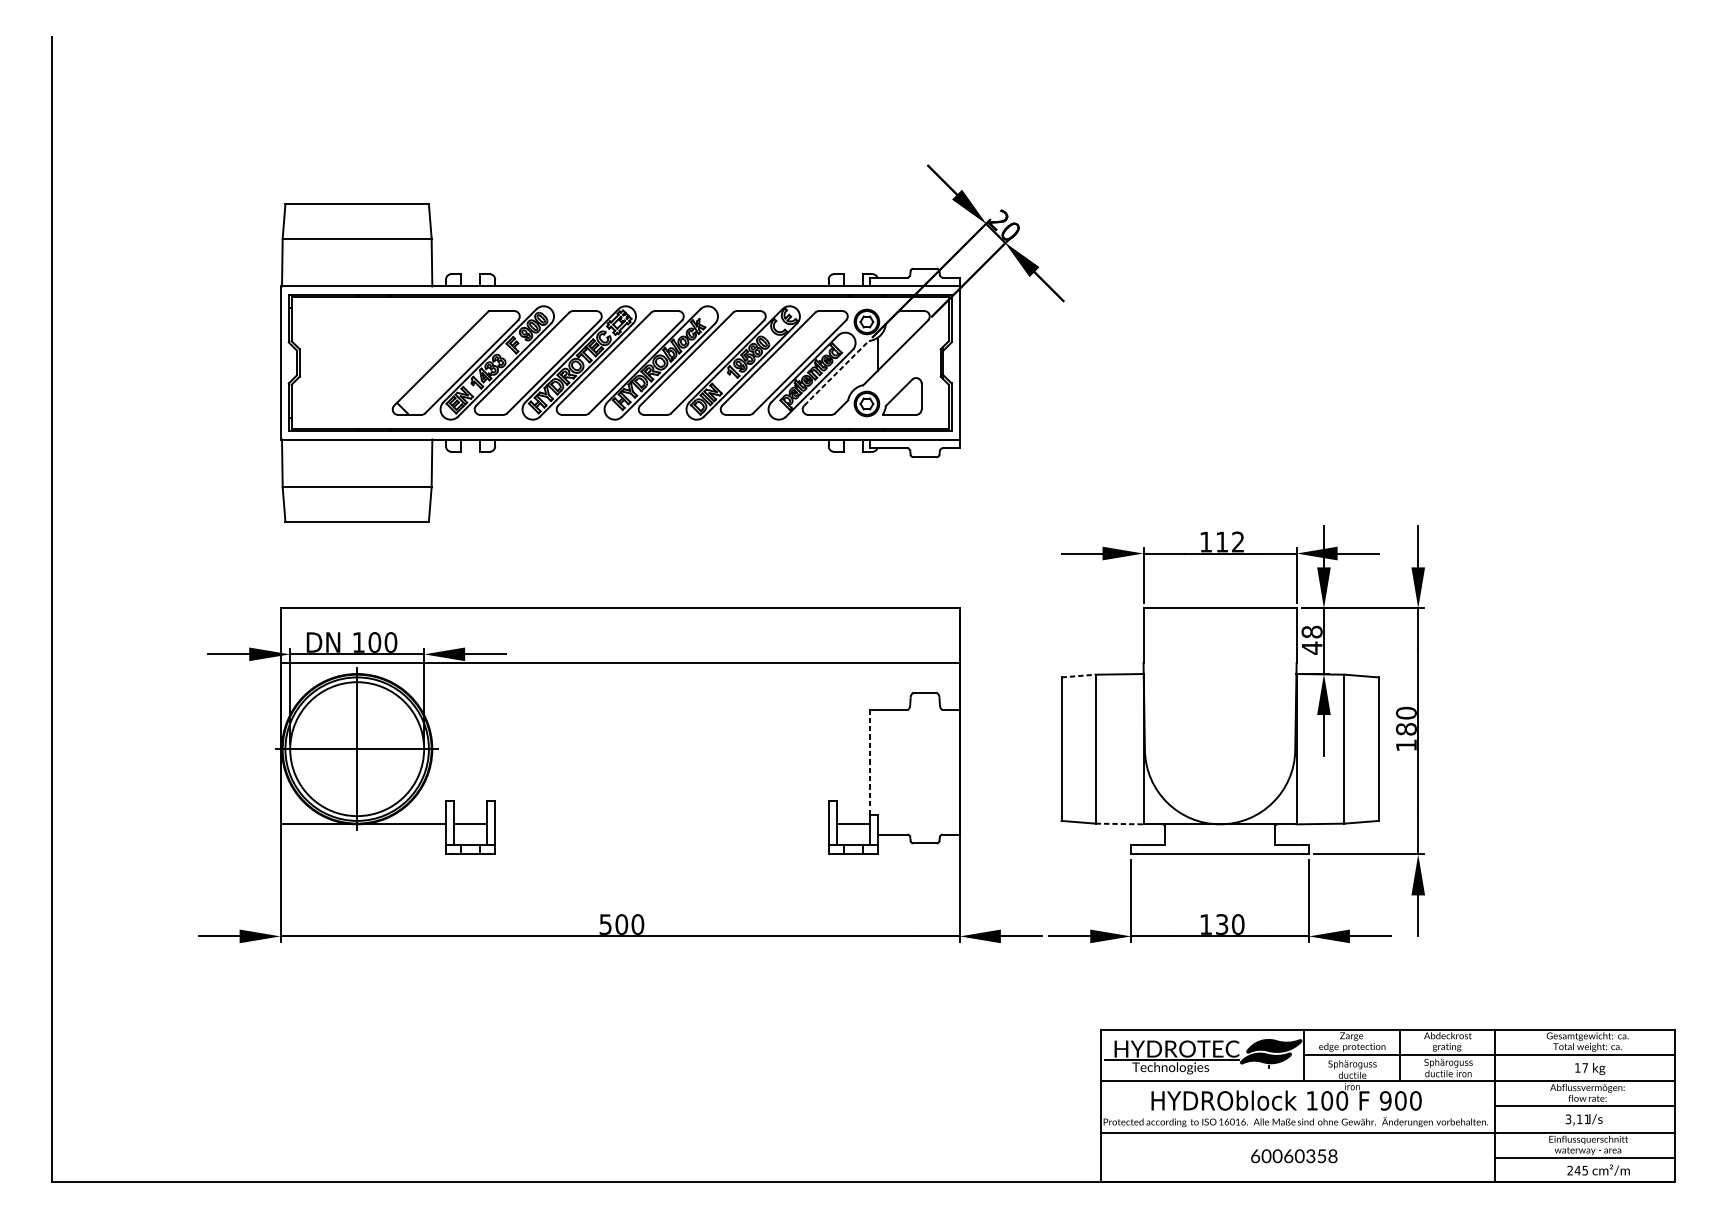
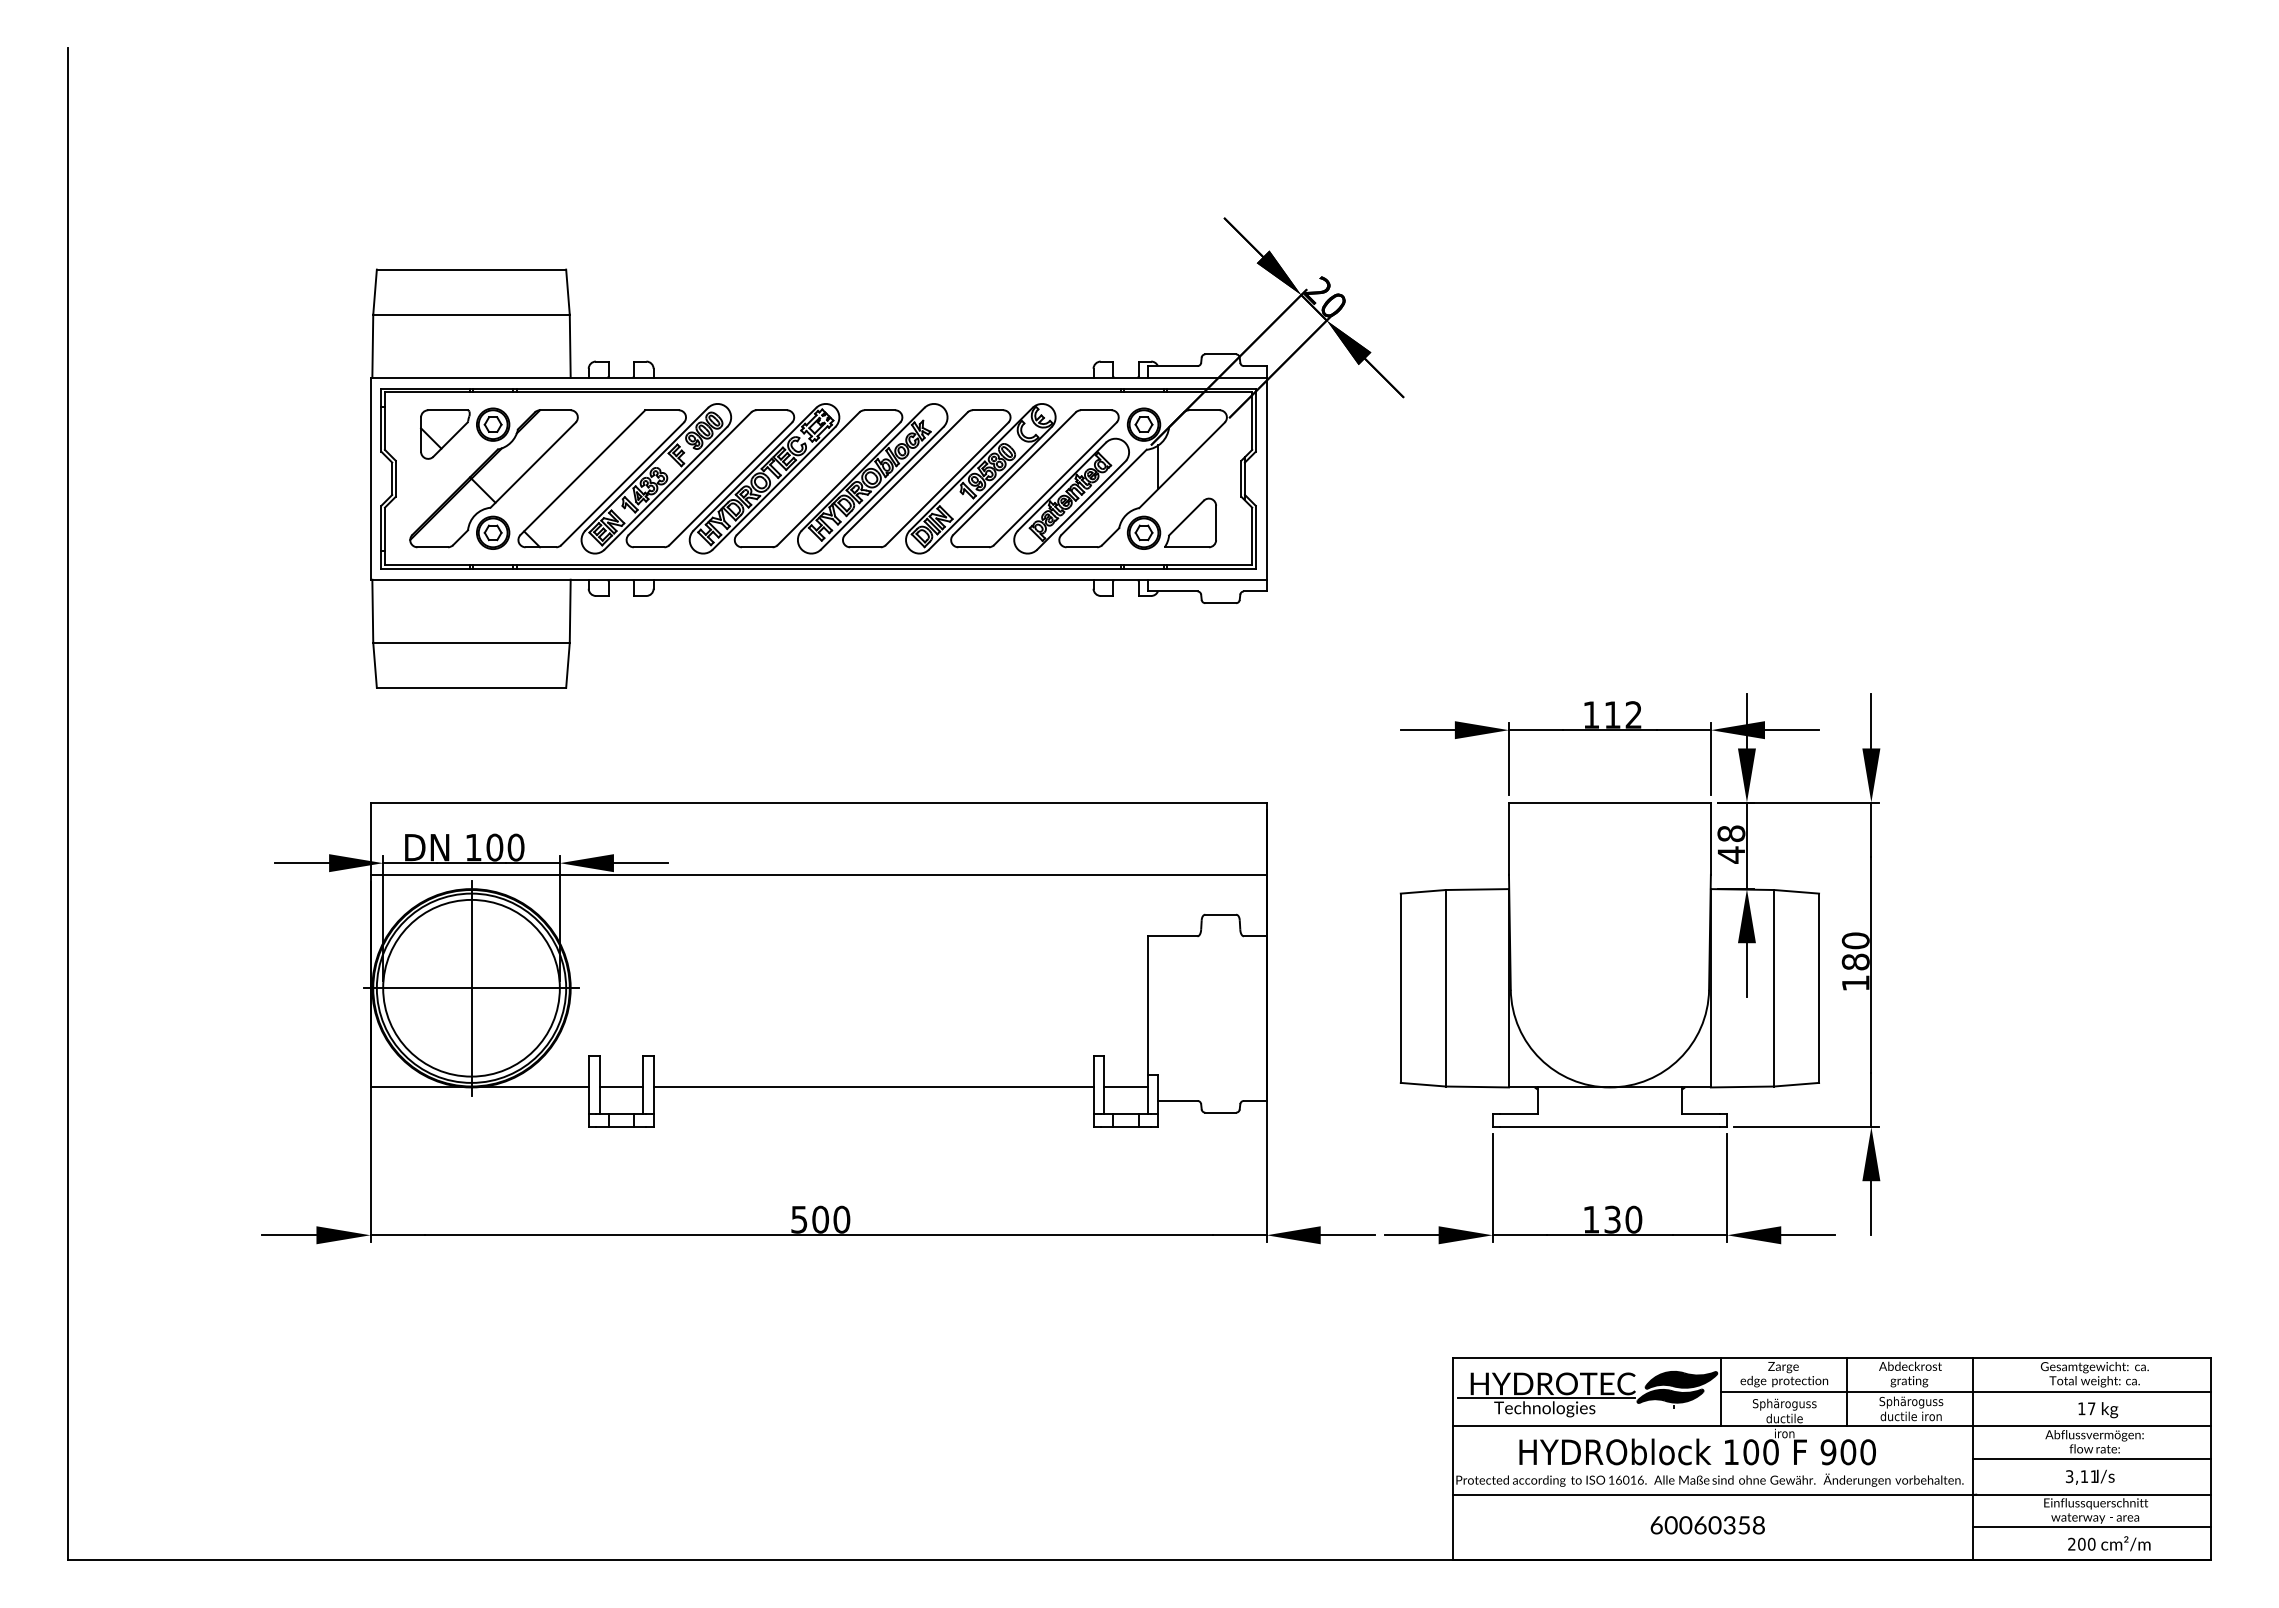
part: (373, 362) -> (493, 478), added
line: (836, 373) -> (1104, 492), dashed -> solid
line: (1078, 675) -> (1423, 891), dashed -> solid
line: (869, 762) -> (1147, 1005), dashed -> solid
line: (1119, 823) -> (1477, 1086), dashed -> solid
line: (661, 824) -> (873, 1087), added
text: (1581, 1170) -> (2086, 1543), 245 -> 200

